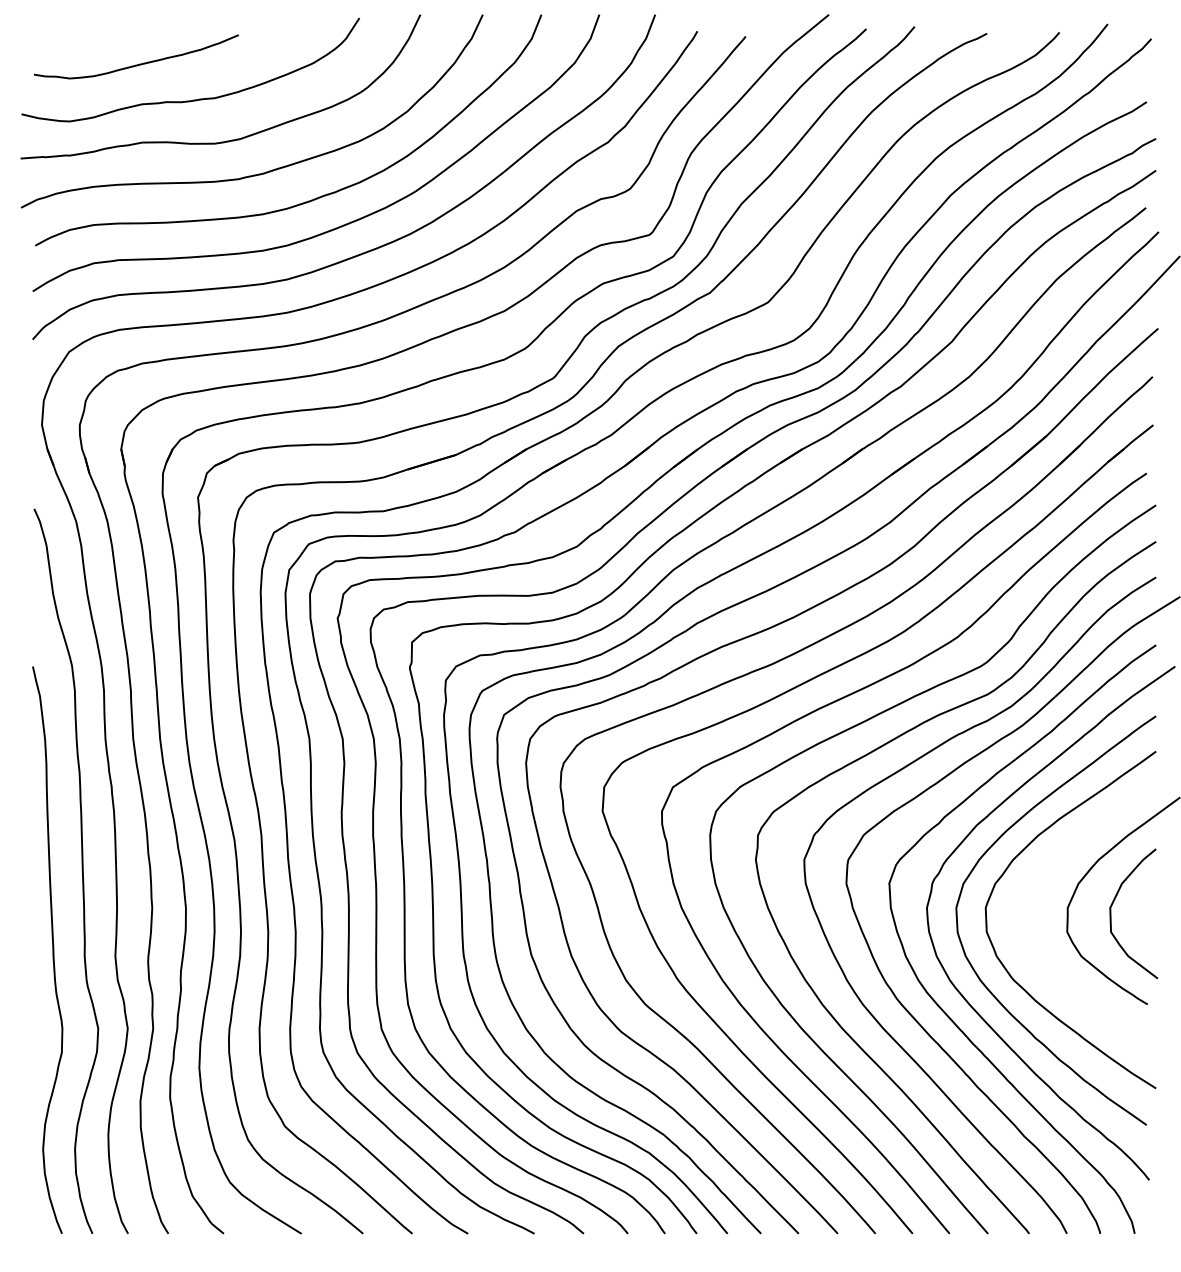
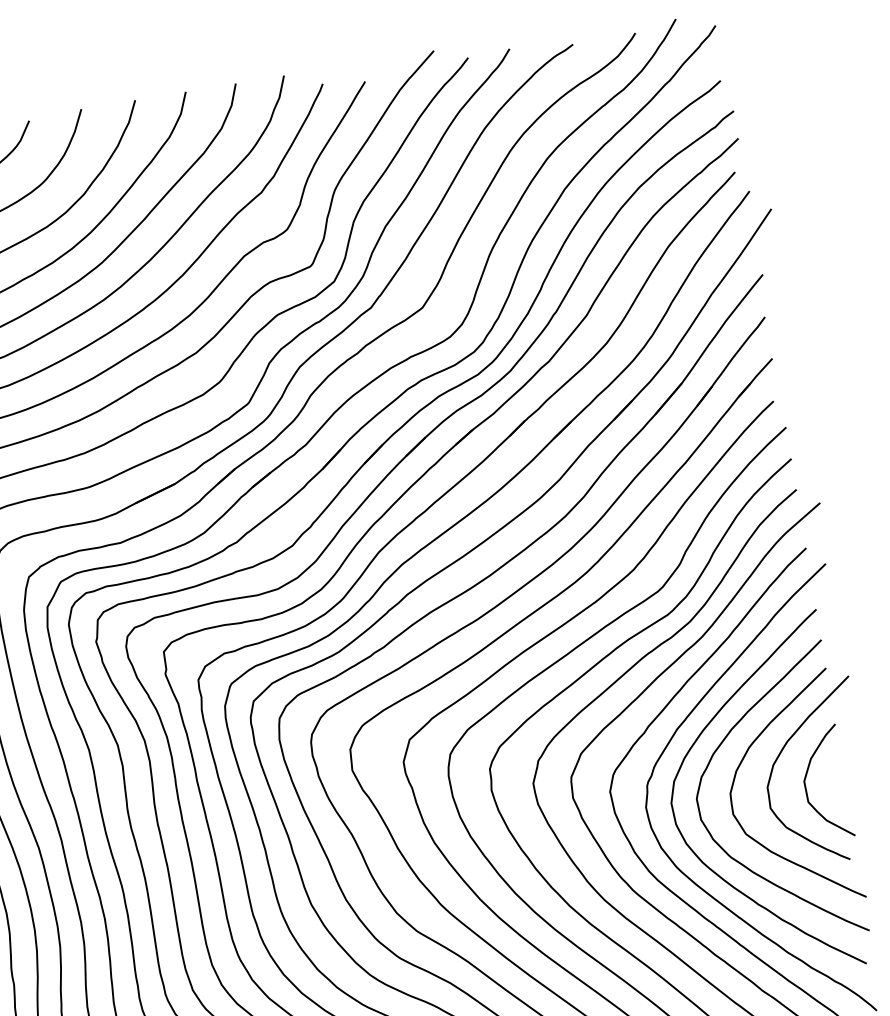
curve: (1040, 879) -> (740, 766), added

